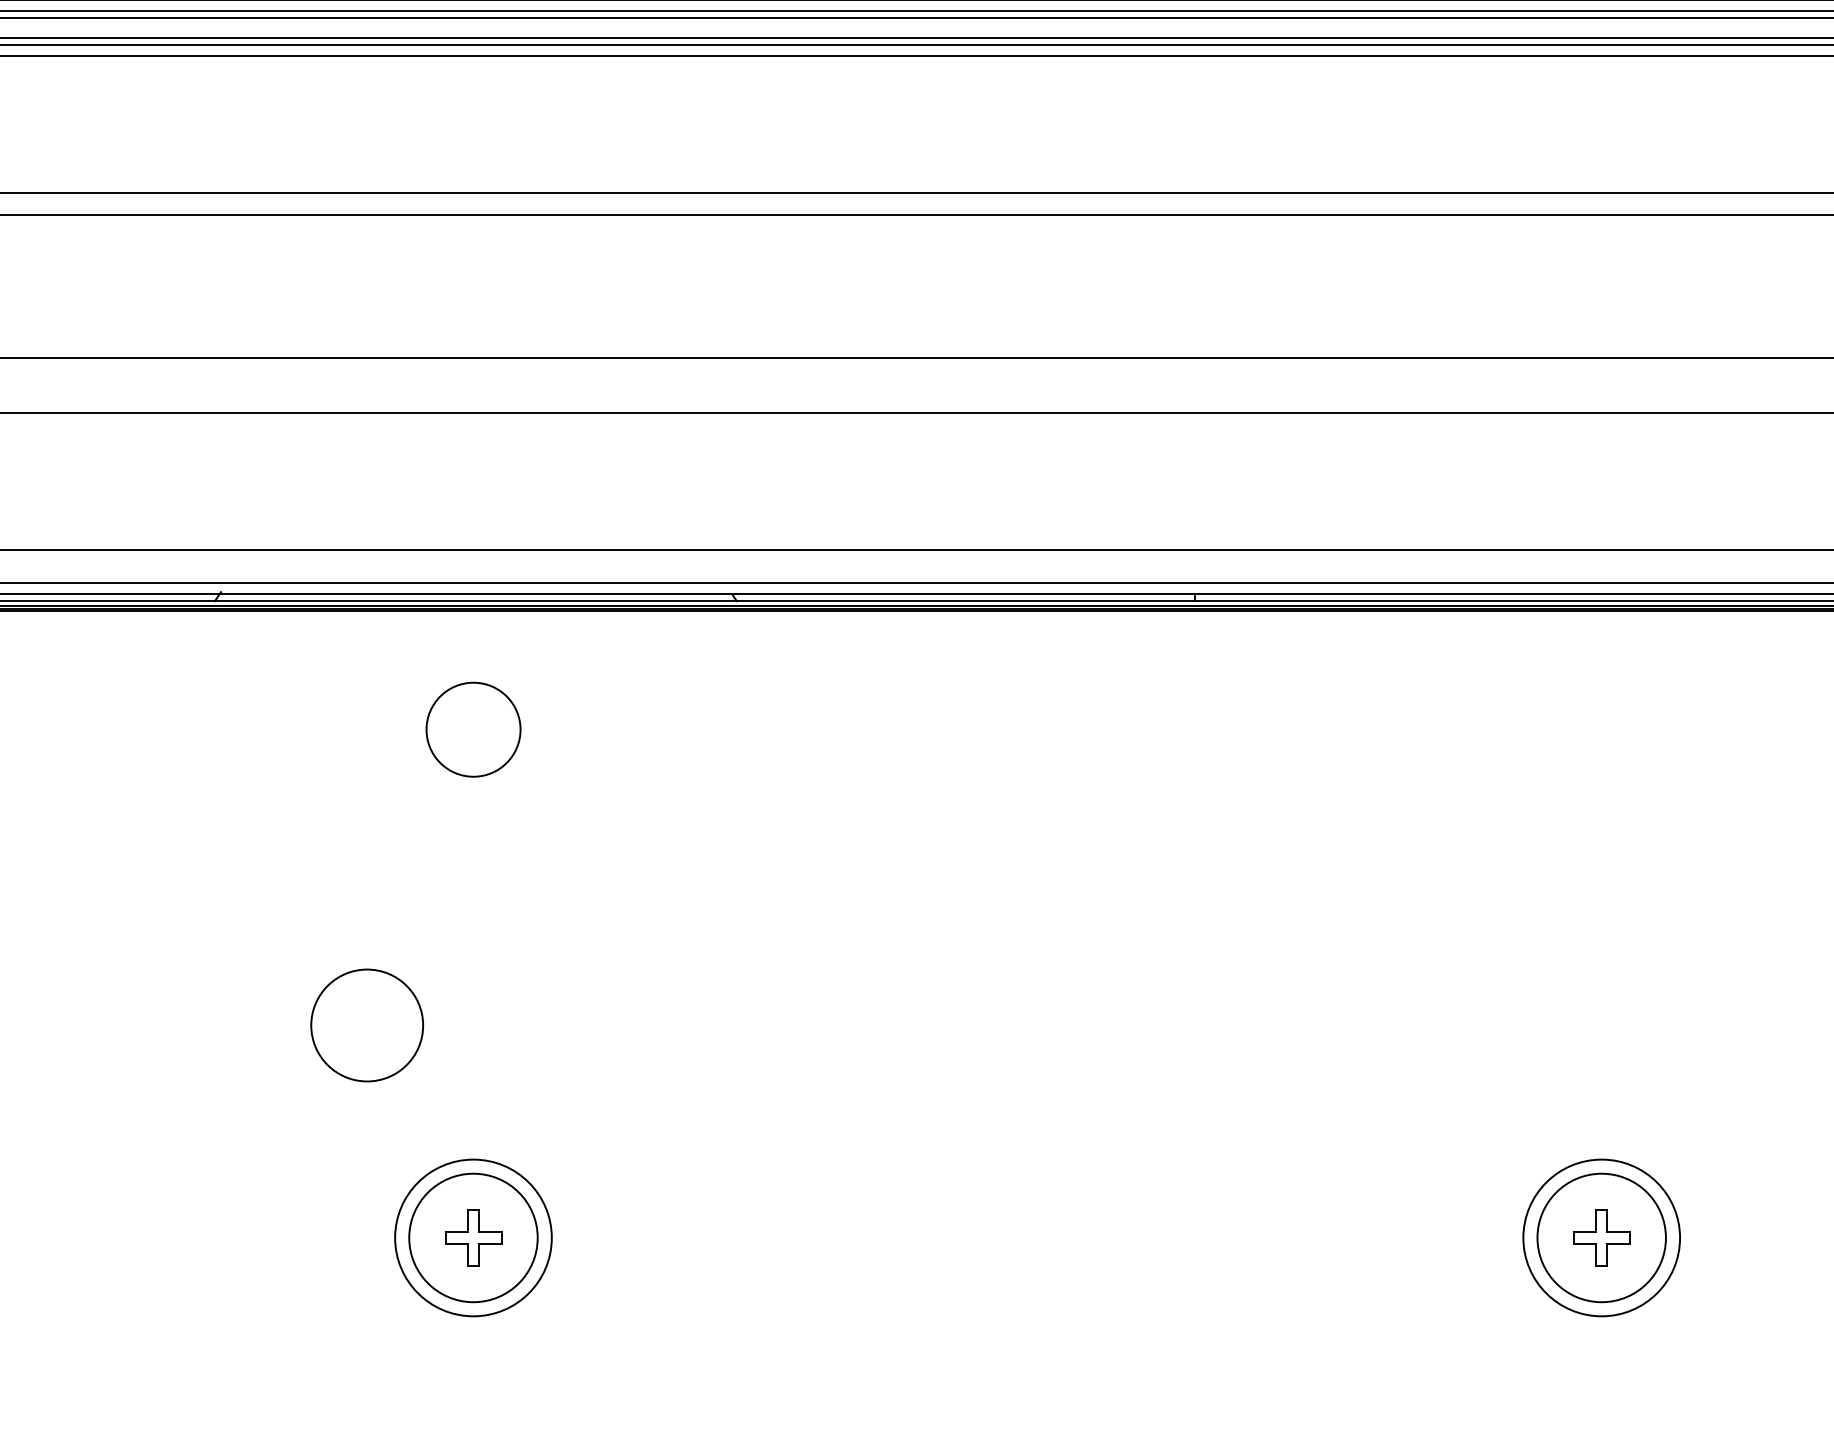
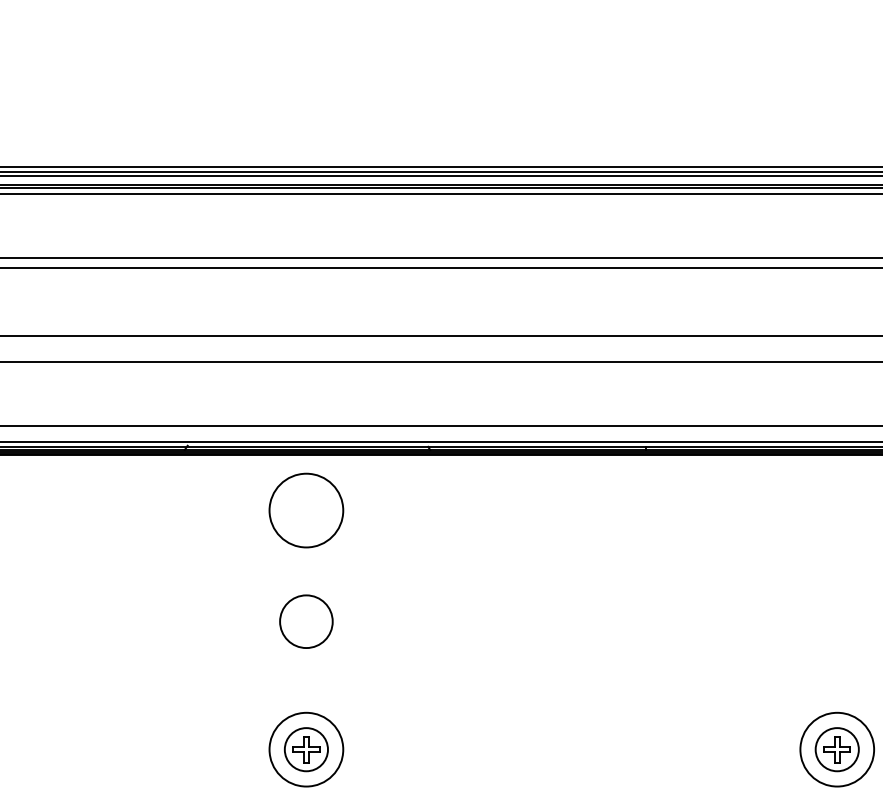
circle: (473, 729) -> (306, 510), size x1.67
circle: (367, 1025) -> (306, 621), moved
circle: (473, 1237) -> (306, 749), size x0.71
circle: (1600, 1237) -> (836, 749), size x0.71

